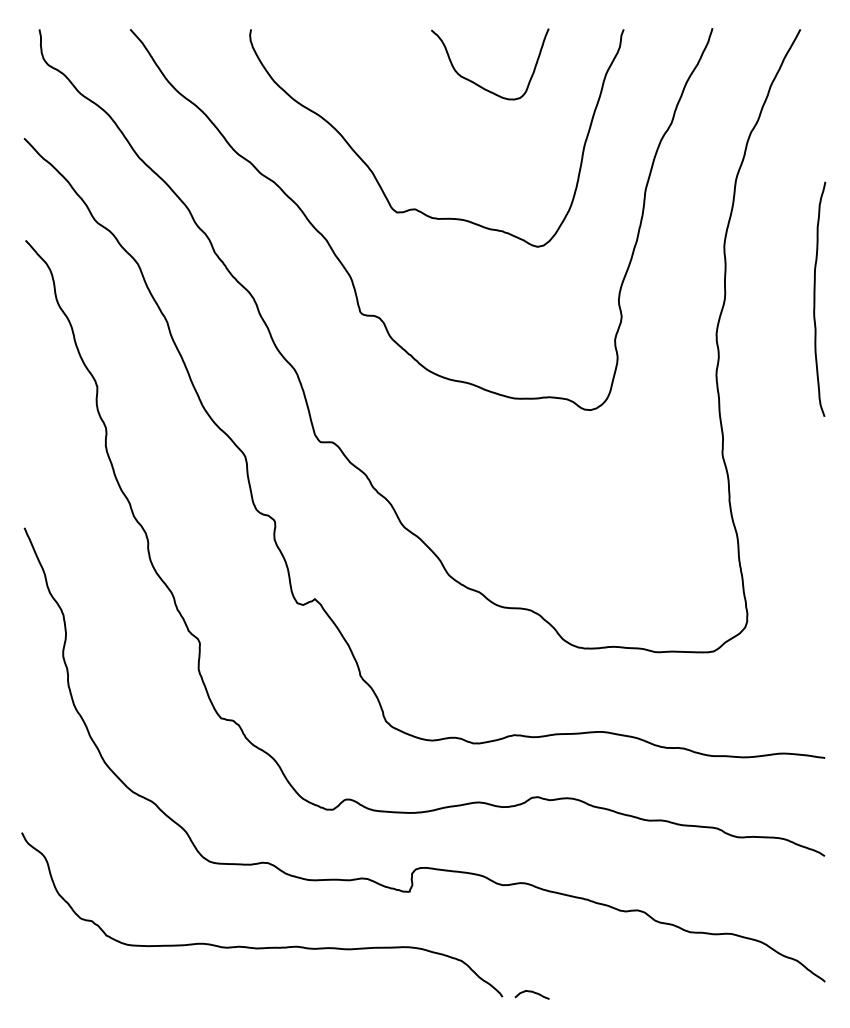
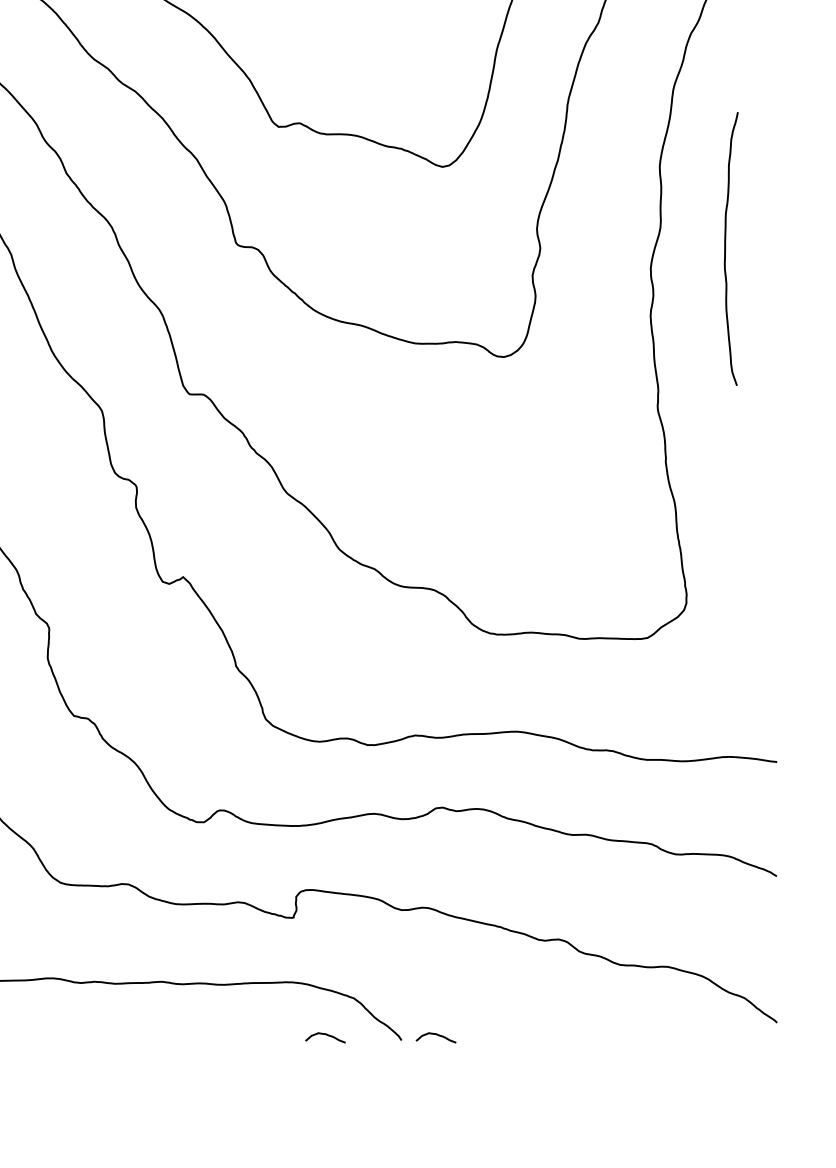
curve: (815, 298) -> (726, 248), moved
curve: (436, 992) -> (324, 1035), added

